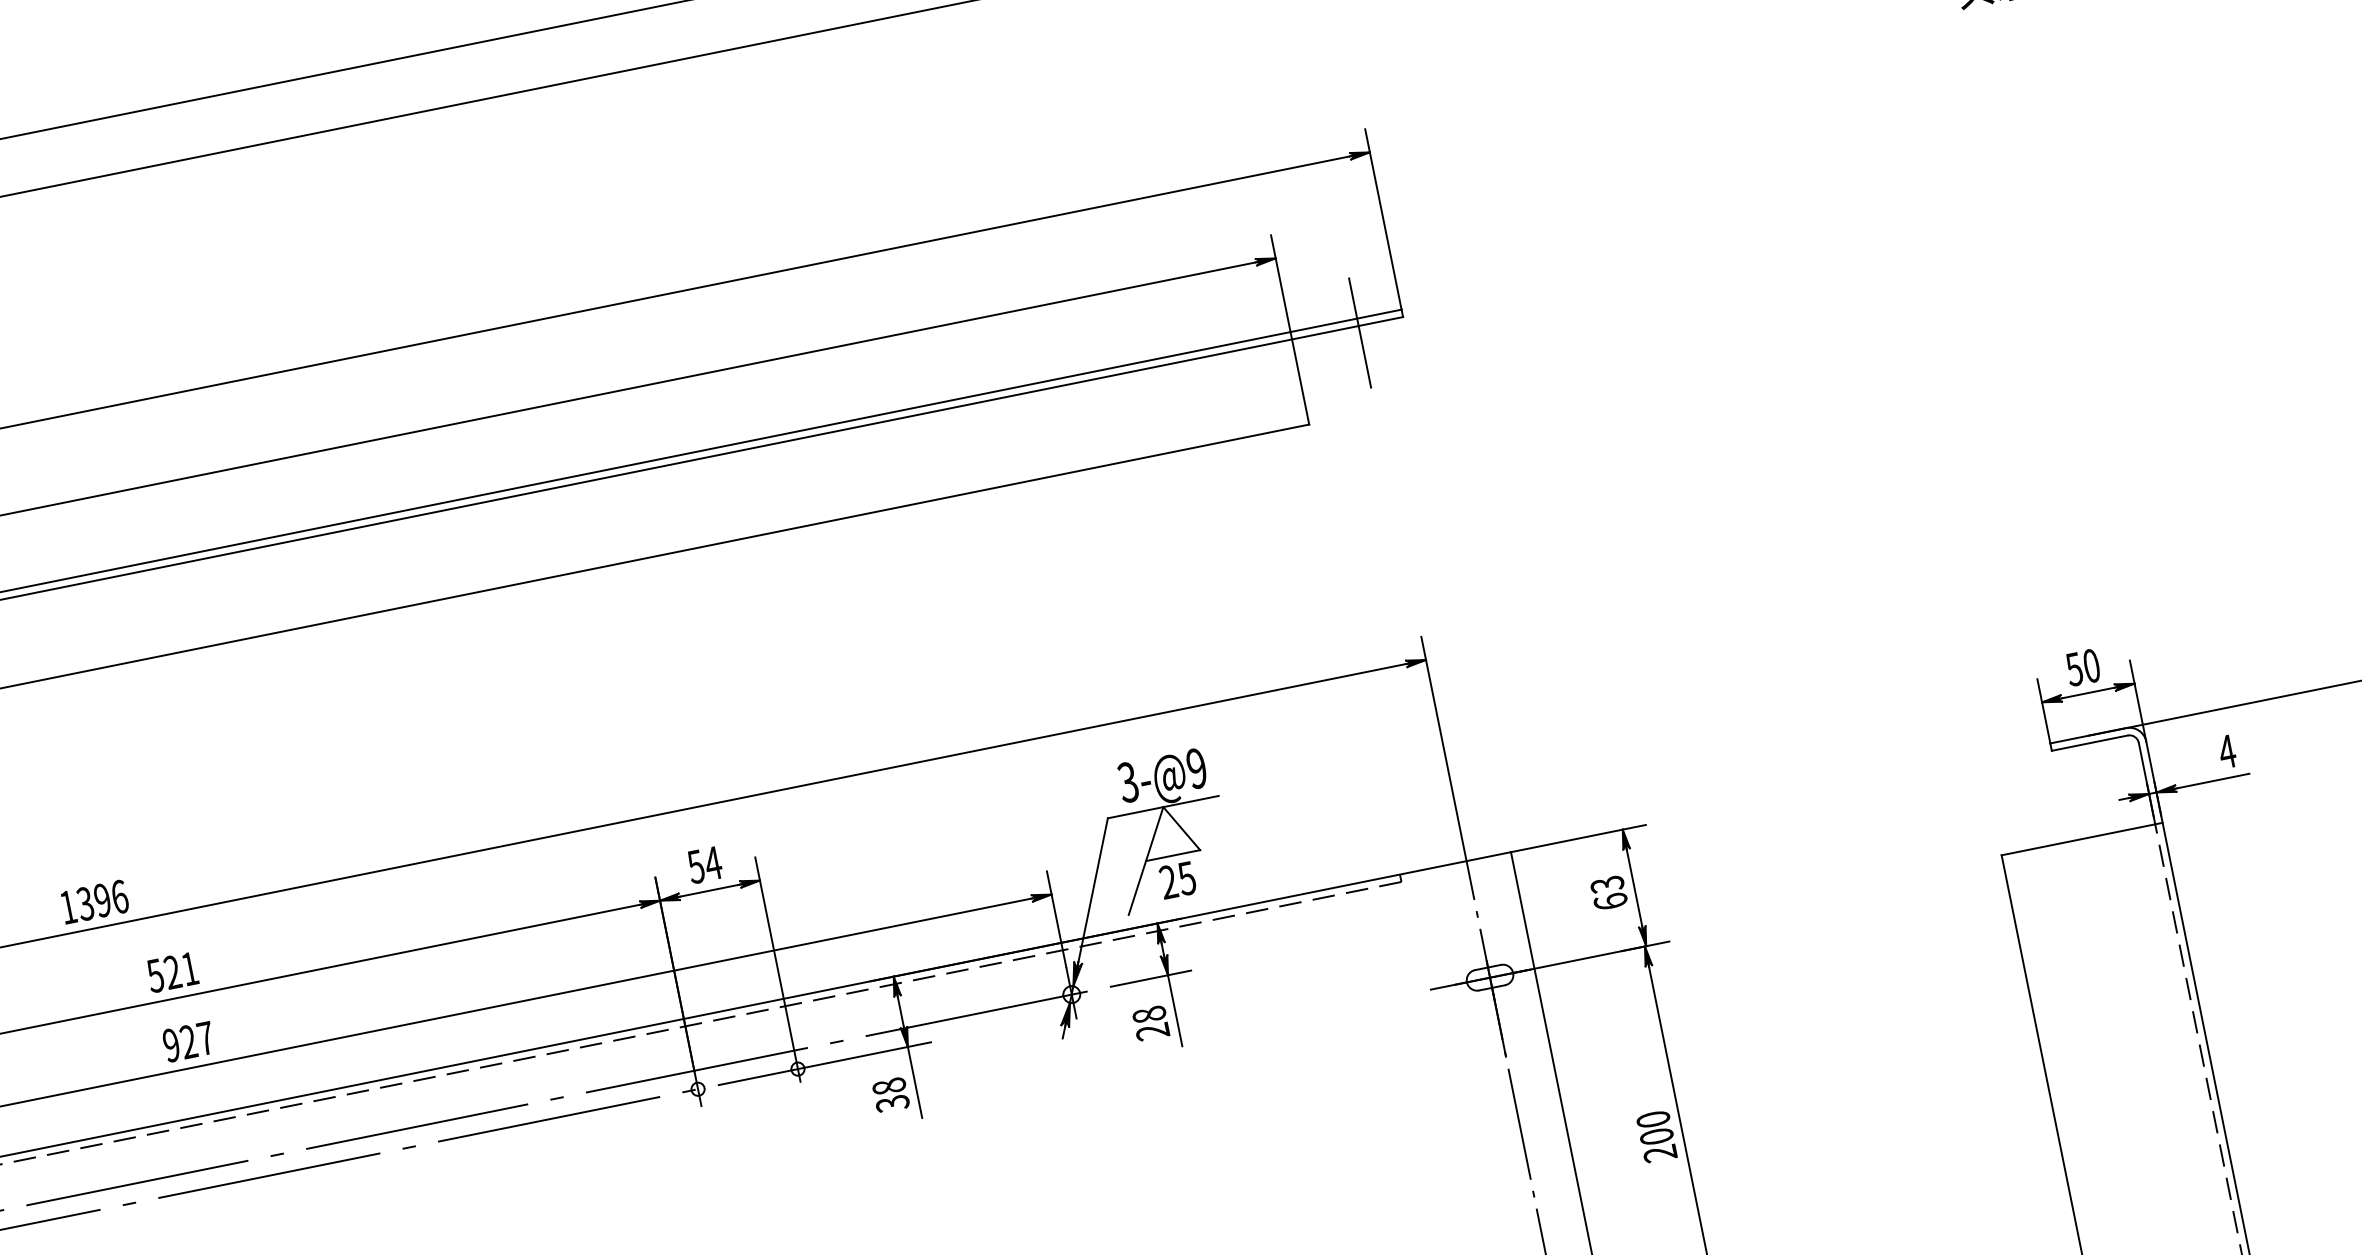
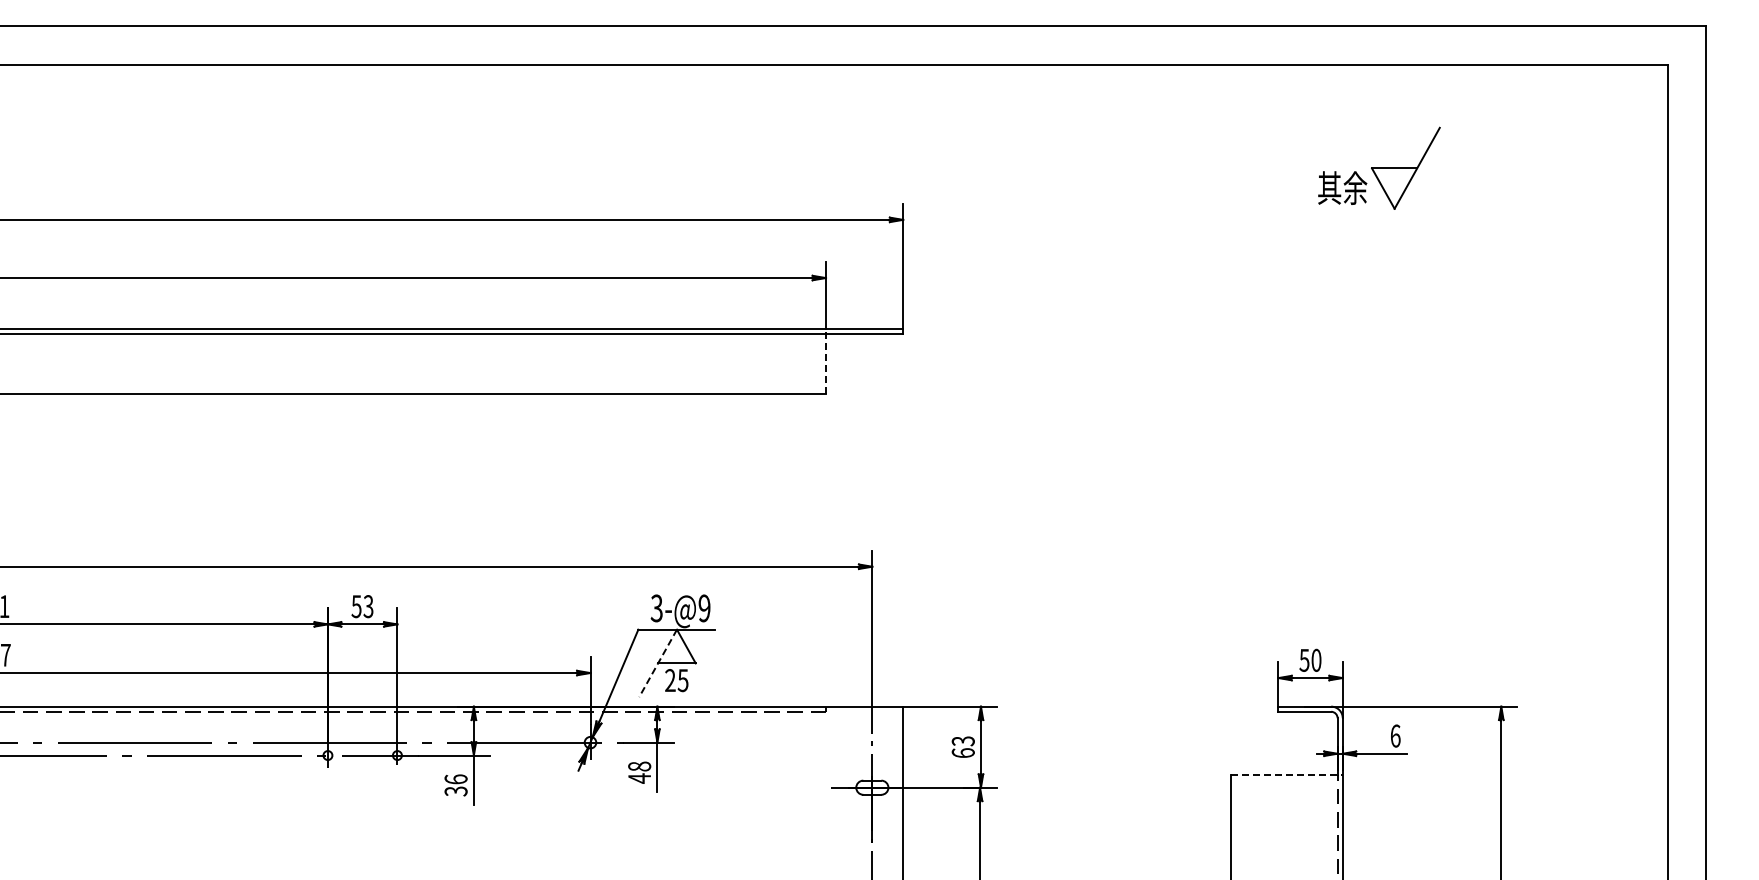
line: (1360, 334) -> (872, 340), removed
line: (1300, 376) -> (826, 360), solid -> dashed
text: (2227, 750) -> (1395, 735), 4 -> 6
line: (2081, 838) -> (1286, 774), solid -> dashed
line: (1146, 861) -> (658, 663), solid -> dashed
text: (713, 863) -> (368, 606), 54 -> 53
text: (1152, 1031) -> (639, 778), 28 -> 48
text: (888, 1086) -> (455, 779), 38 -> 36

